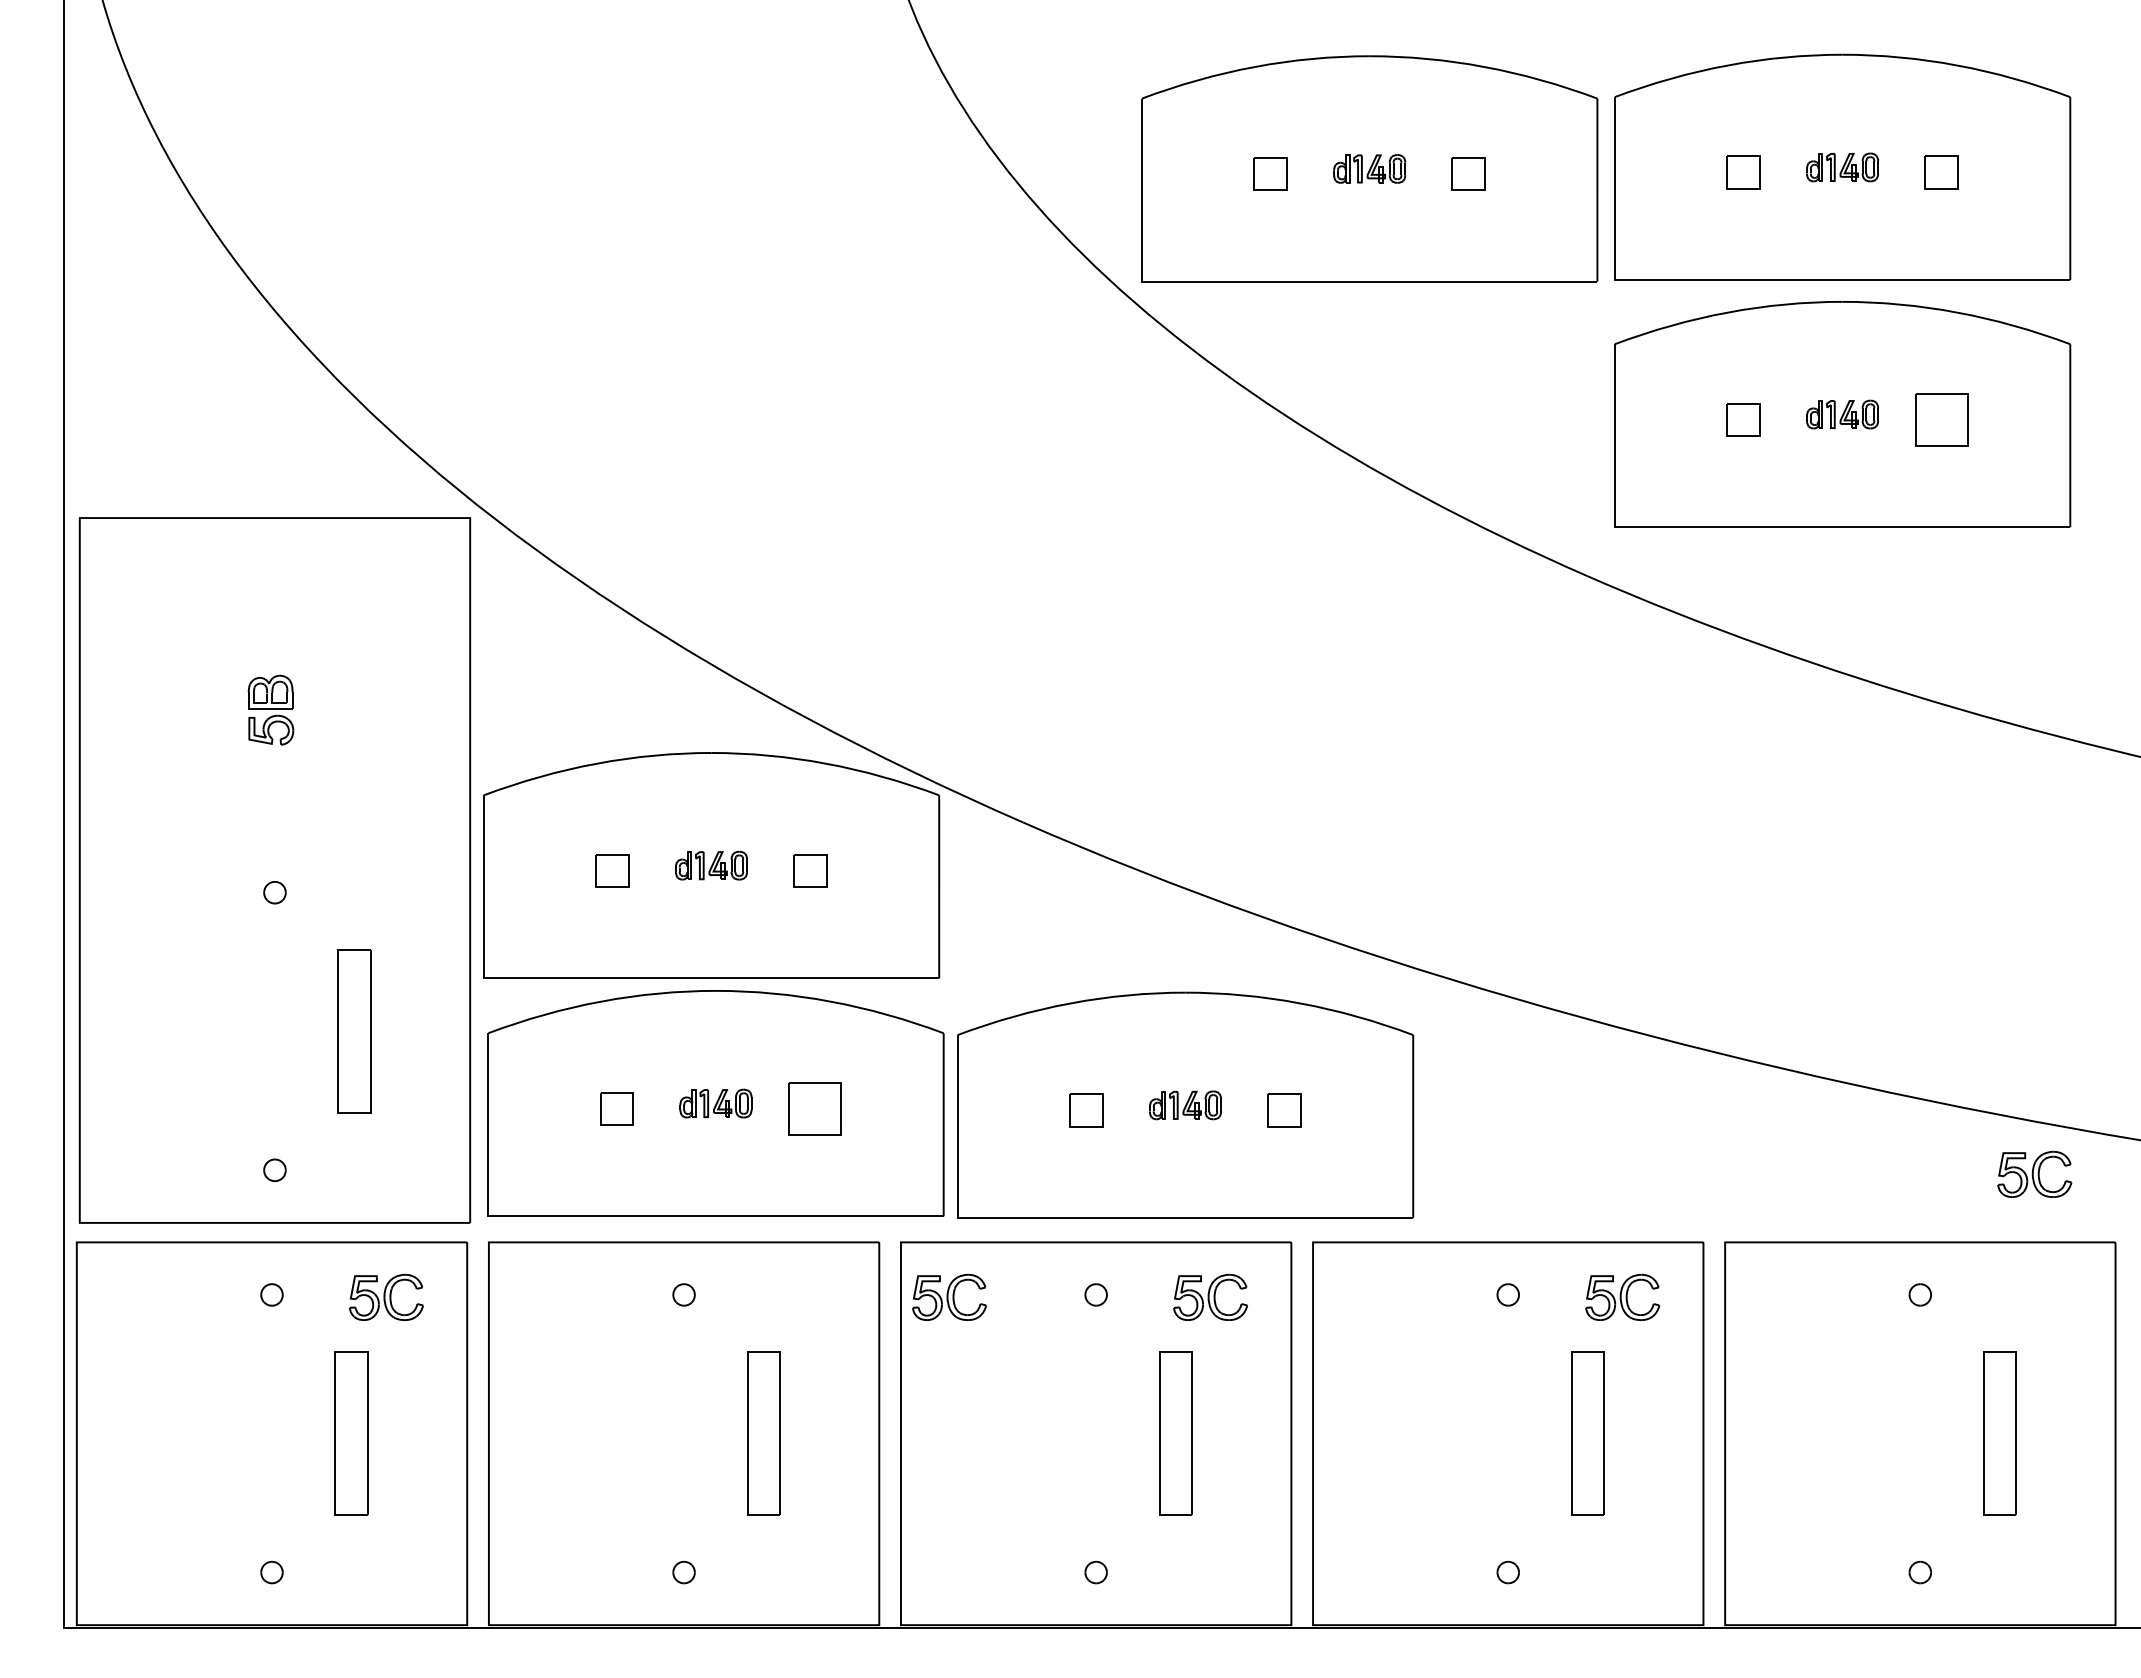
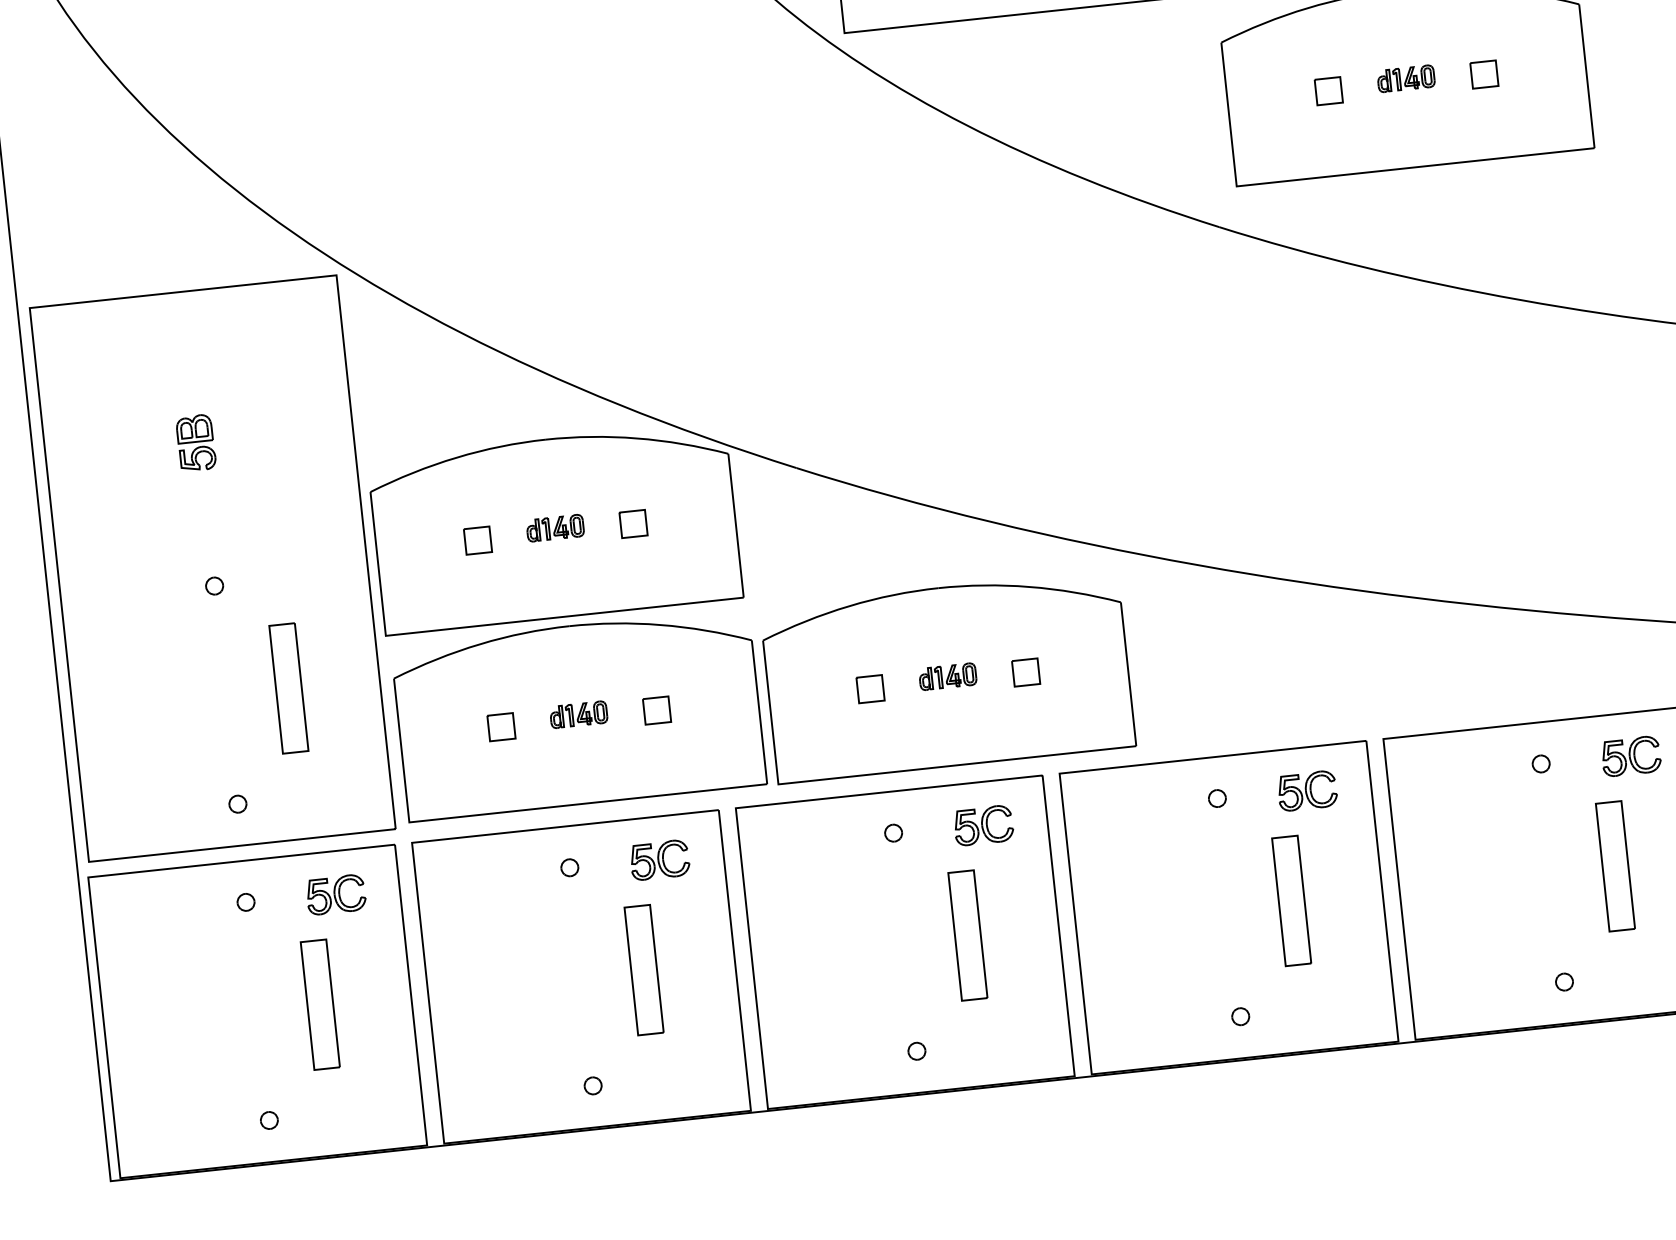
part: (1941, 419) -> (1484, 74), size x0.62
part: (814, 1108) -> (656, 710), size x0.62
part: (2034, 1173) -> (1631, 755), moved
part: (949, 1296) -> (659, 859), moved

